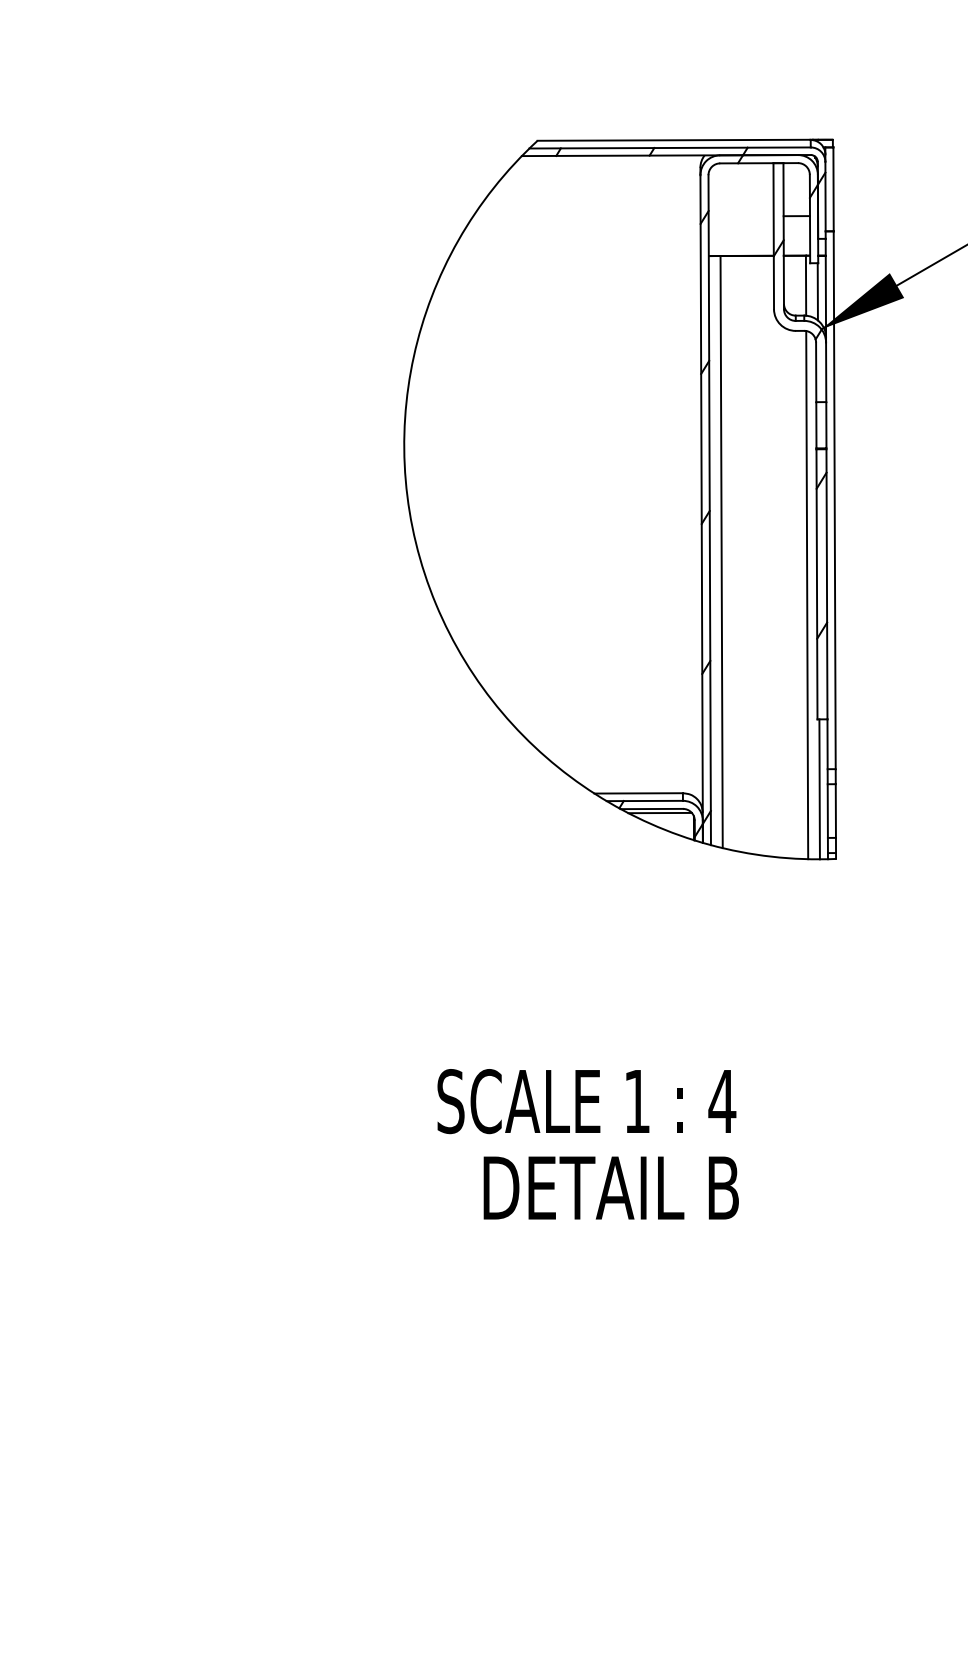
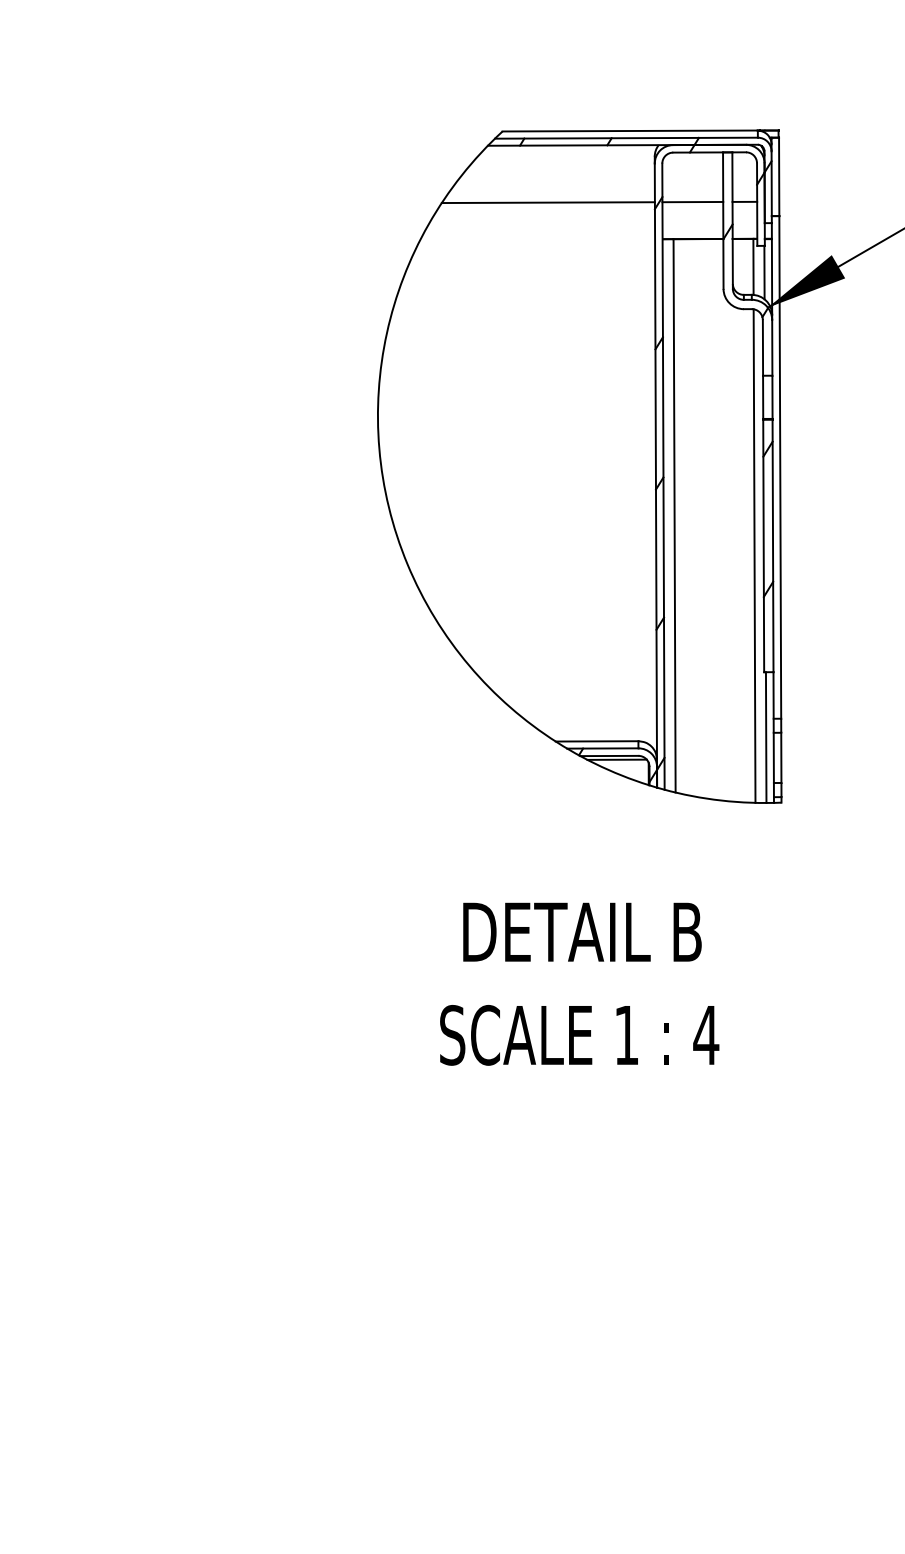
line: (740, 215) -> (692, 201), added
line: (585, 216) -> (547, 202), added
text: (586, 1101) -> (579, 1035), moved
text: (611, 1187) -> (582, 931), moved

